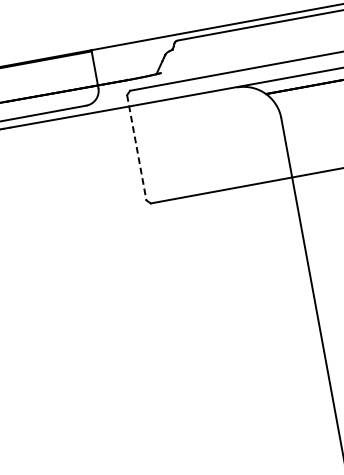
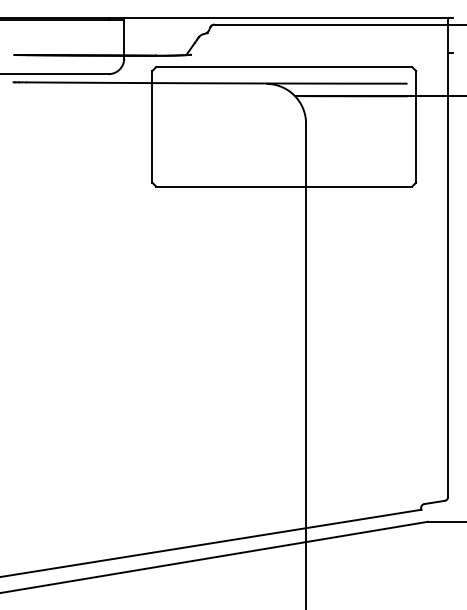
line: (136, 147) -> (152, 126), dashed -> solid

